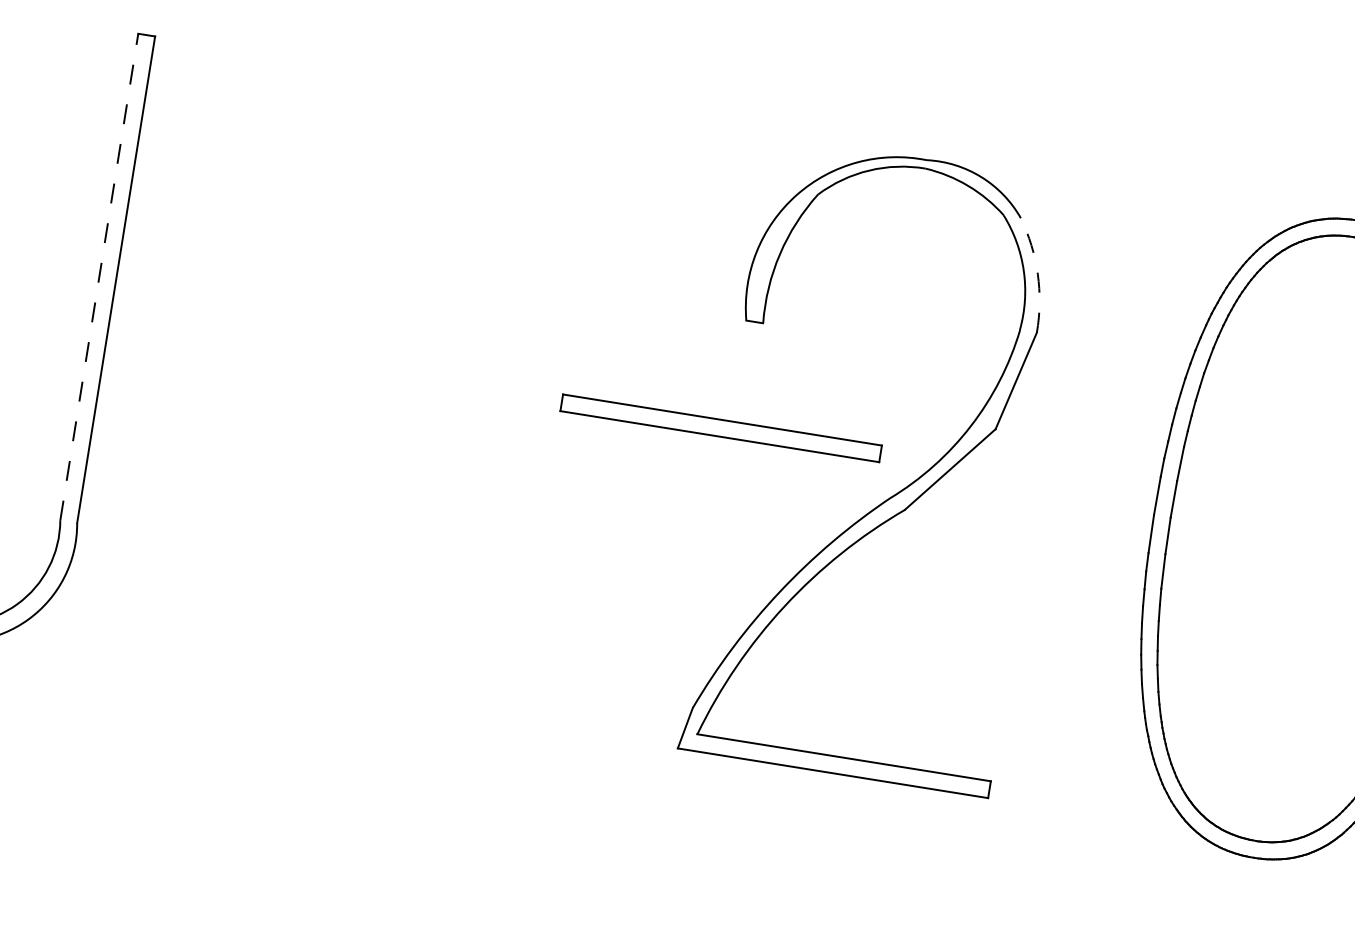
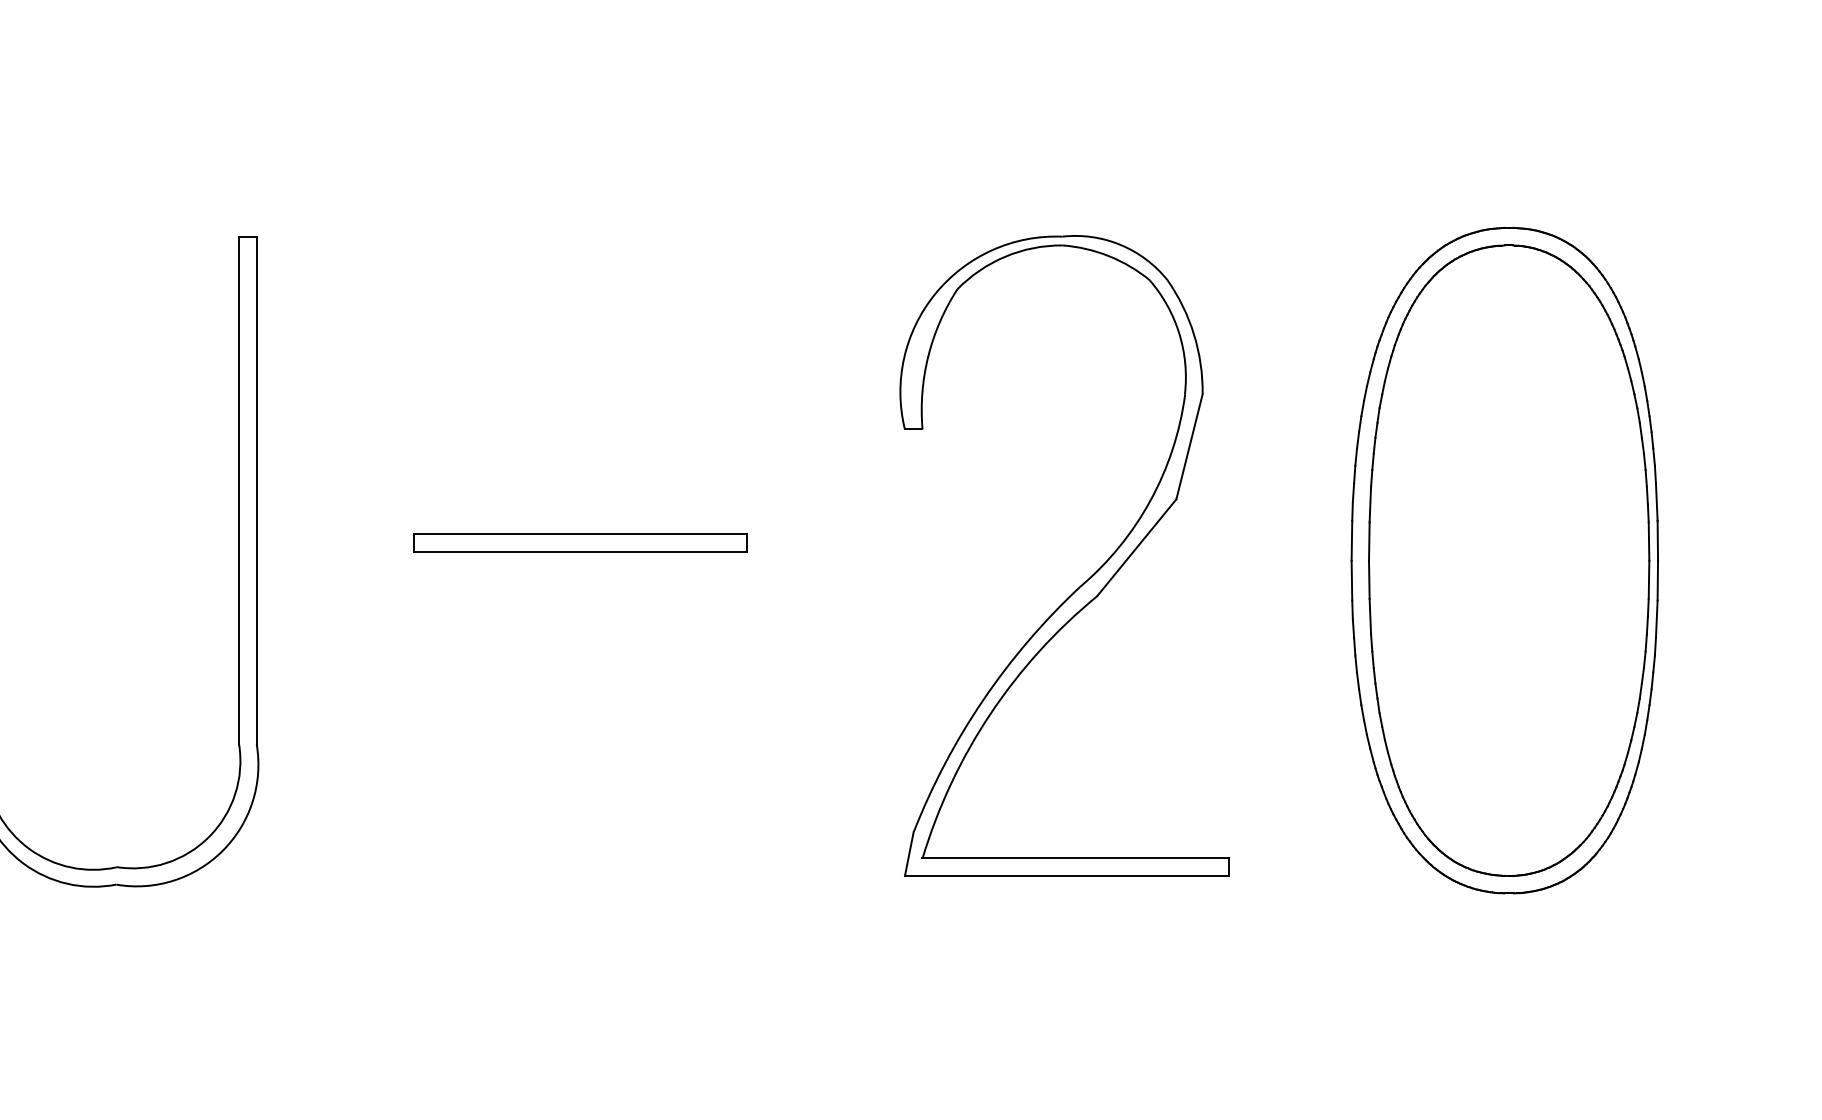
arc: (1038, 274) -> (1194, 334), dashed -> solid
line: (99, 277) -> (239, 490), dashed -> solid
part: (720, 427) -> (580, 542), moved

